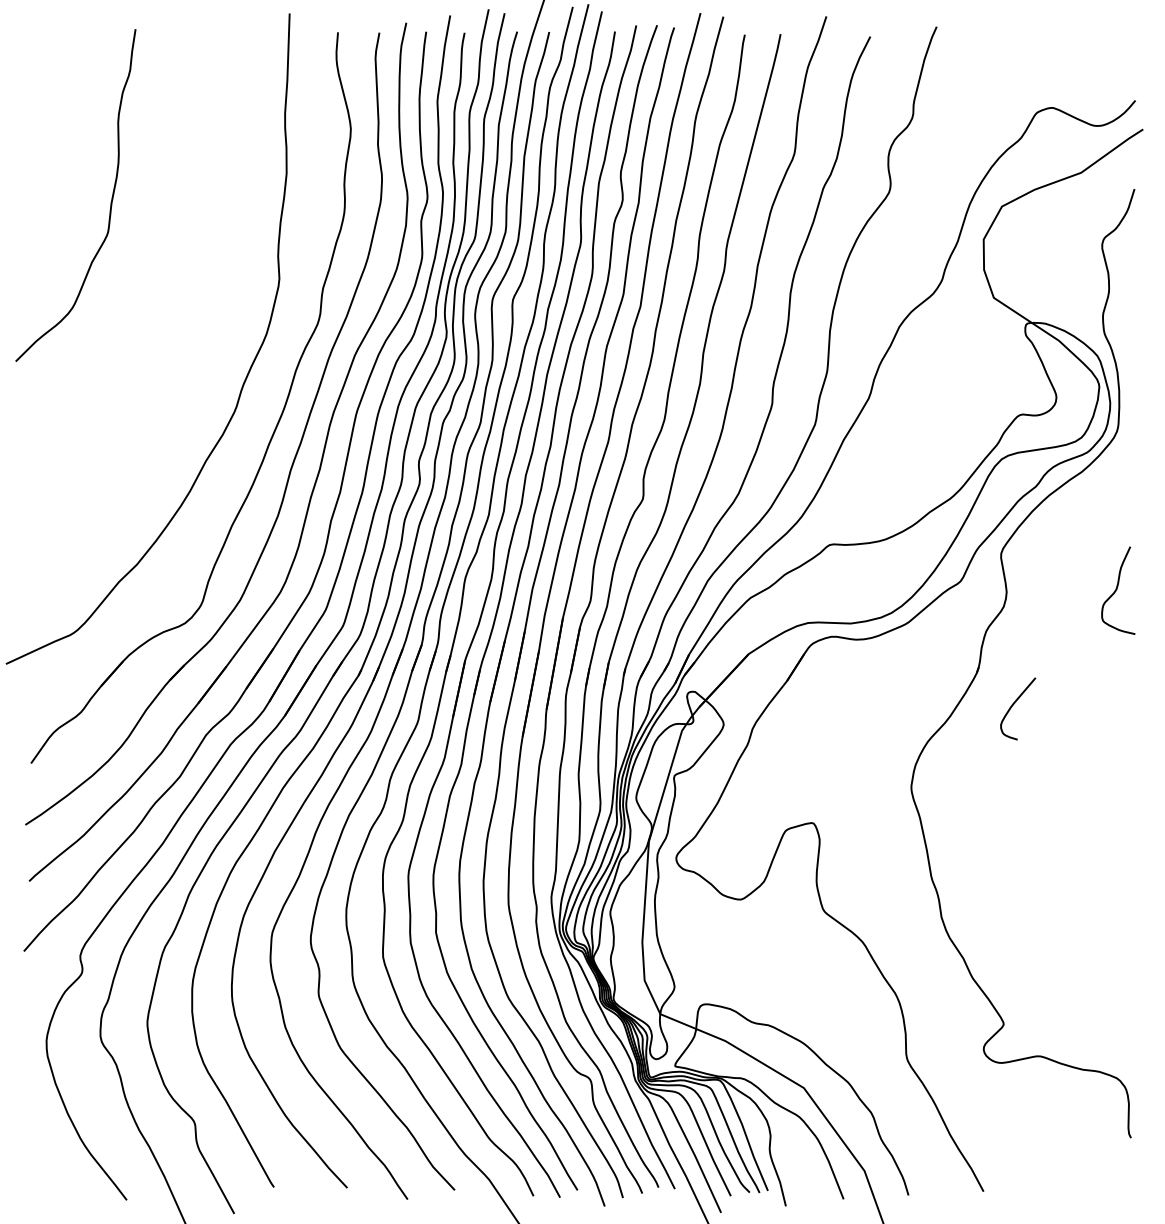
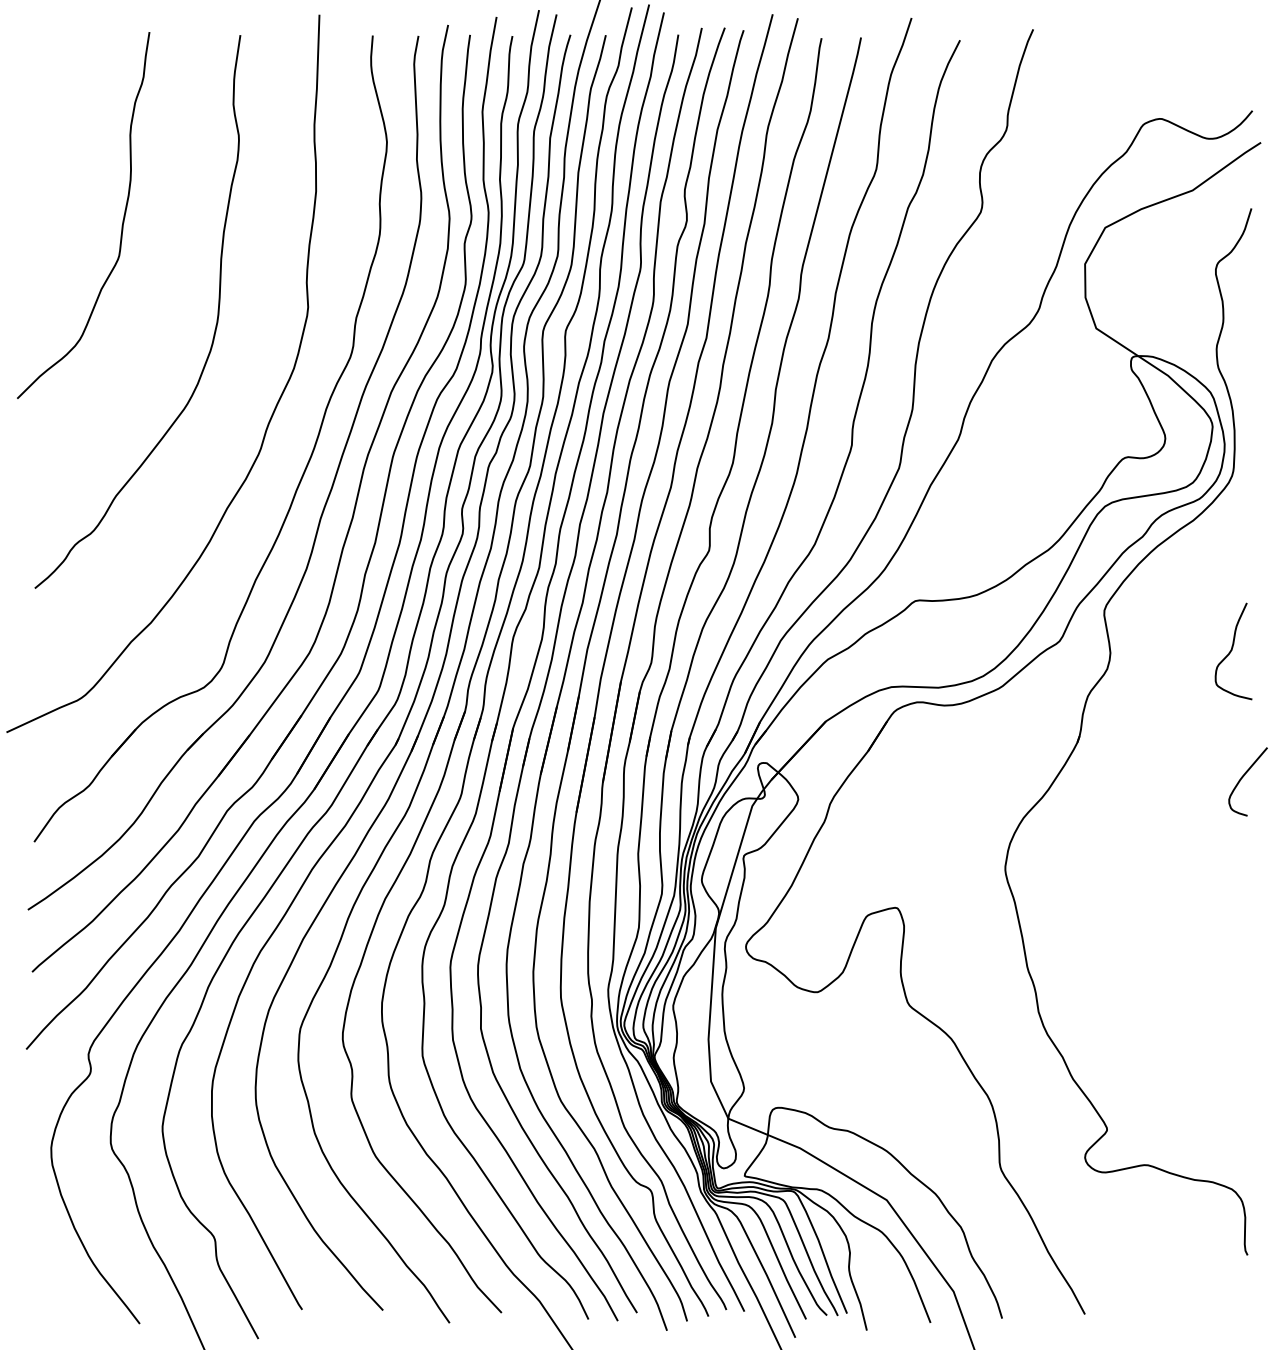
curve: (194, 298) -> (214, 329), added
curve: (1013, 704) -> (1243, 777), moved

